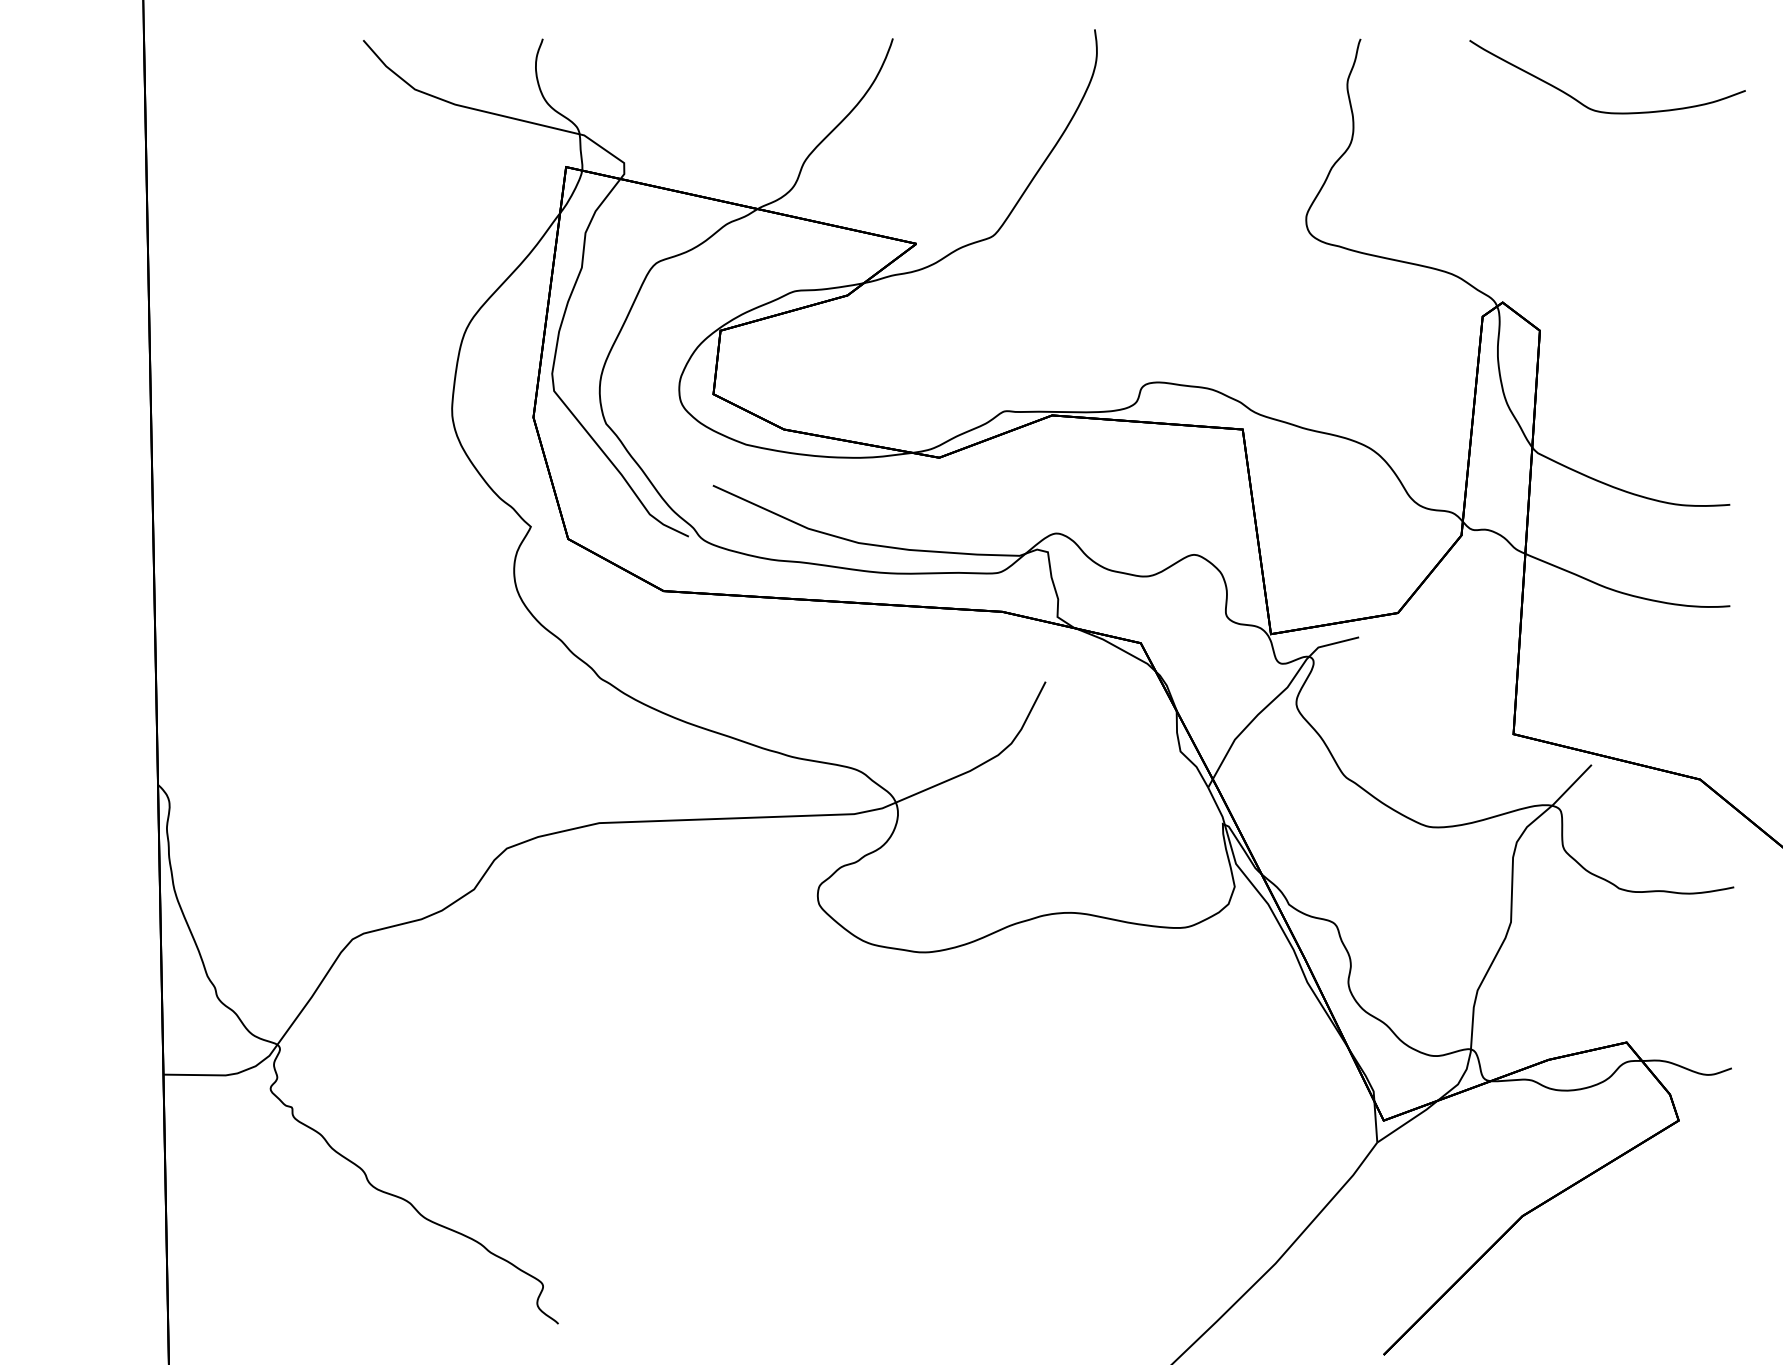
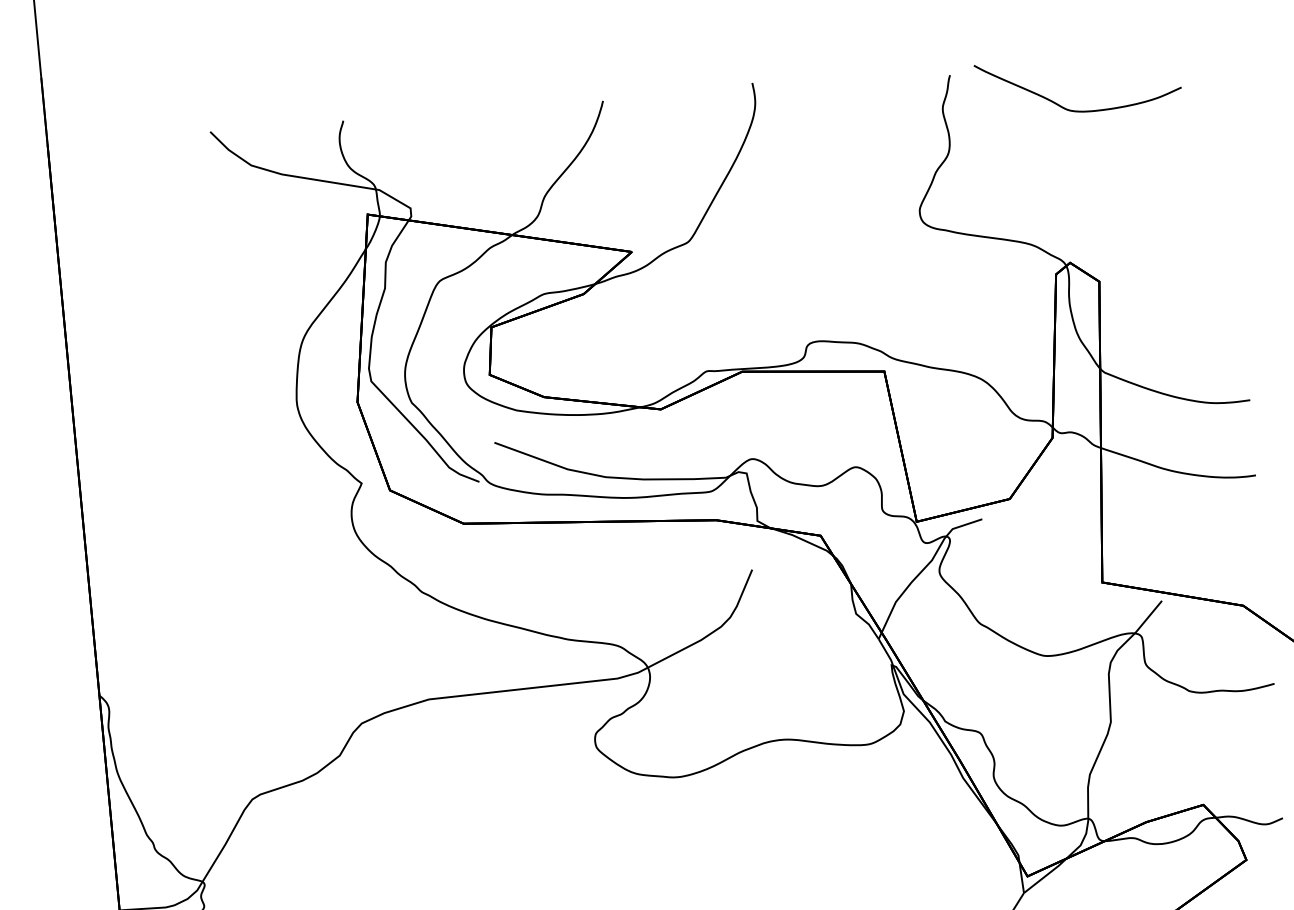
curve: (1599, 110) -> (1074, 110), moved

